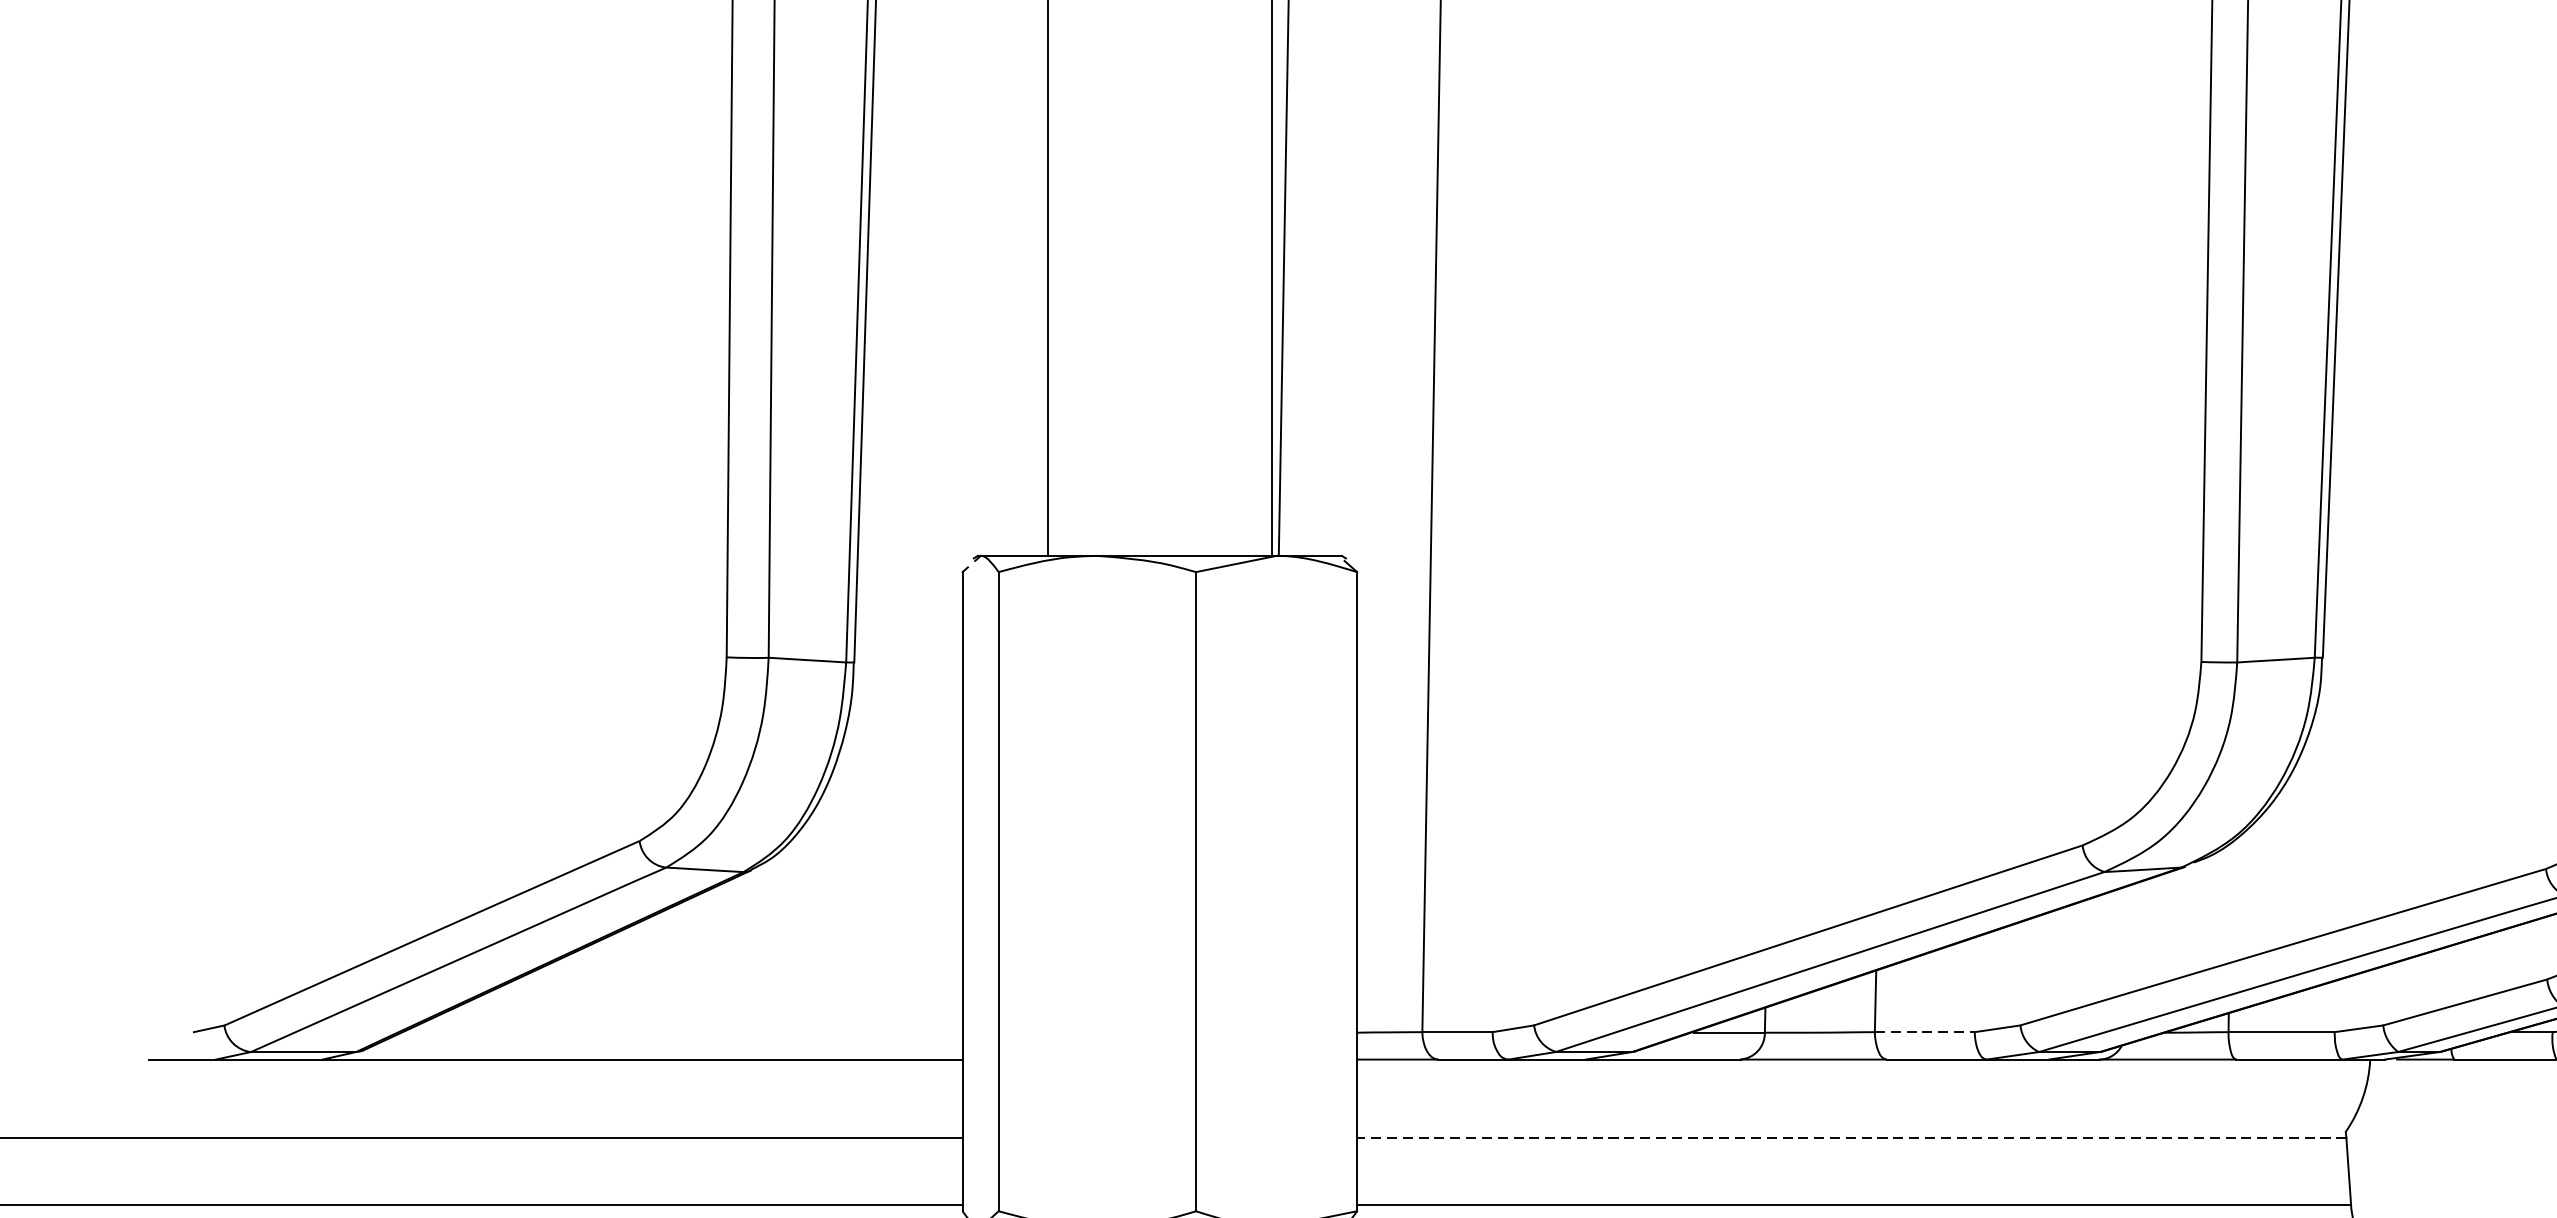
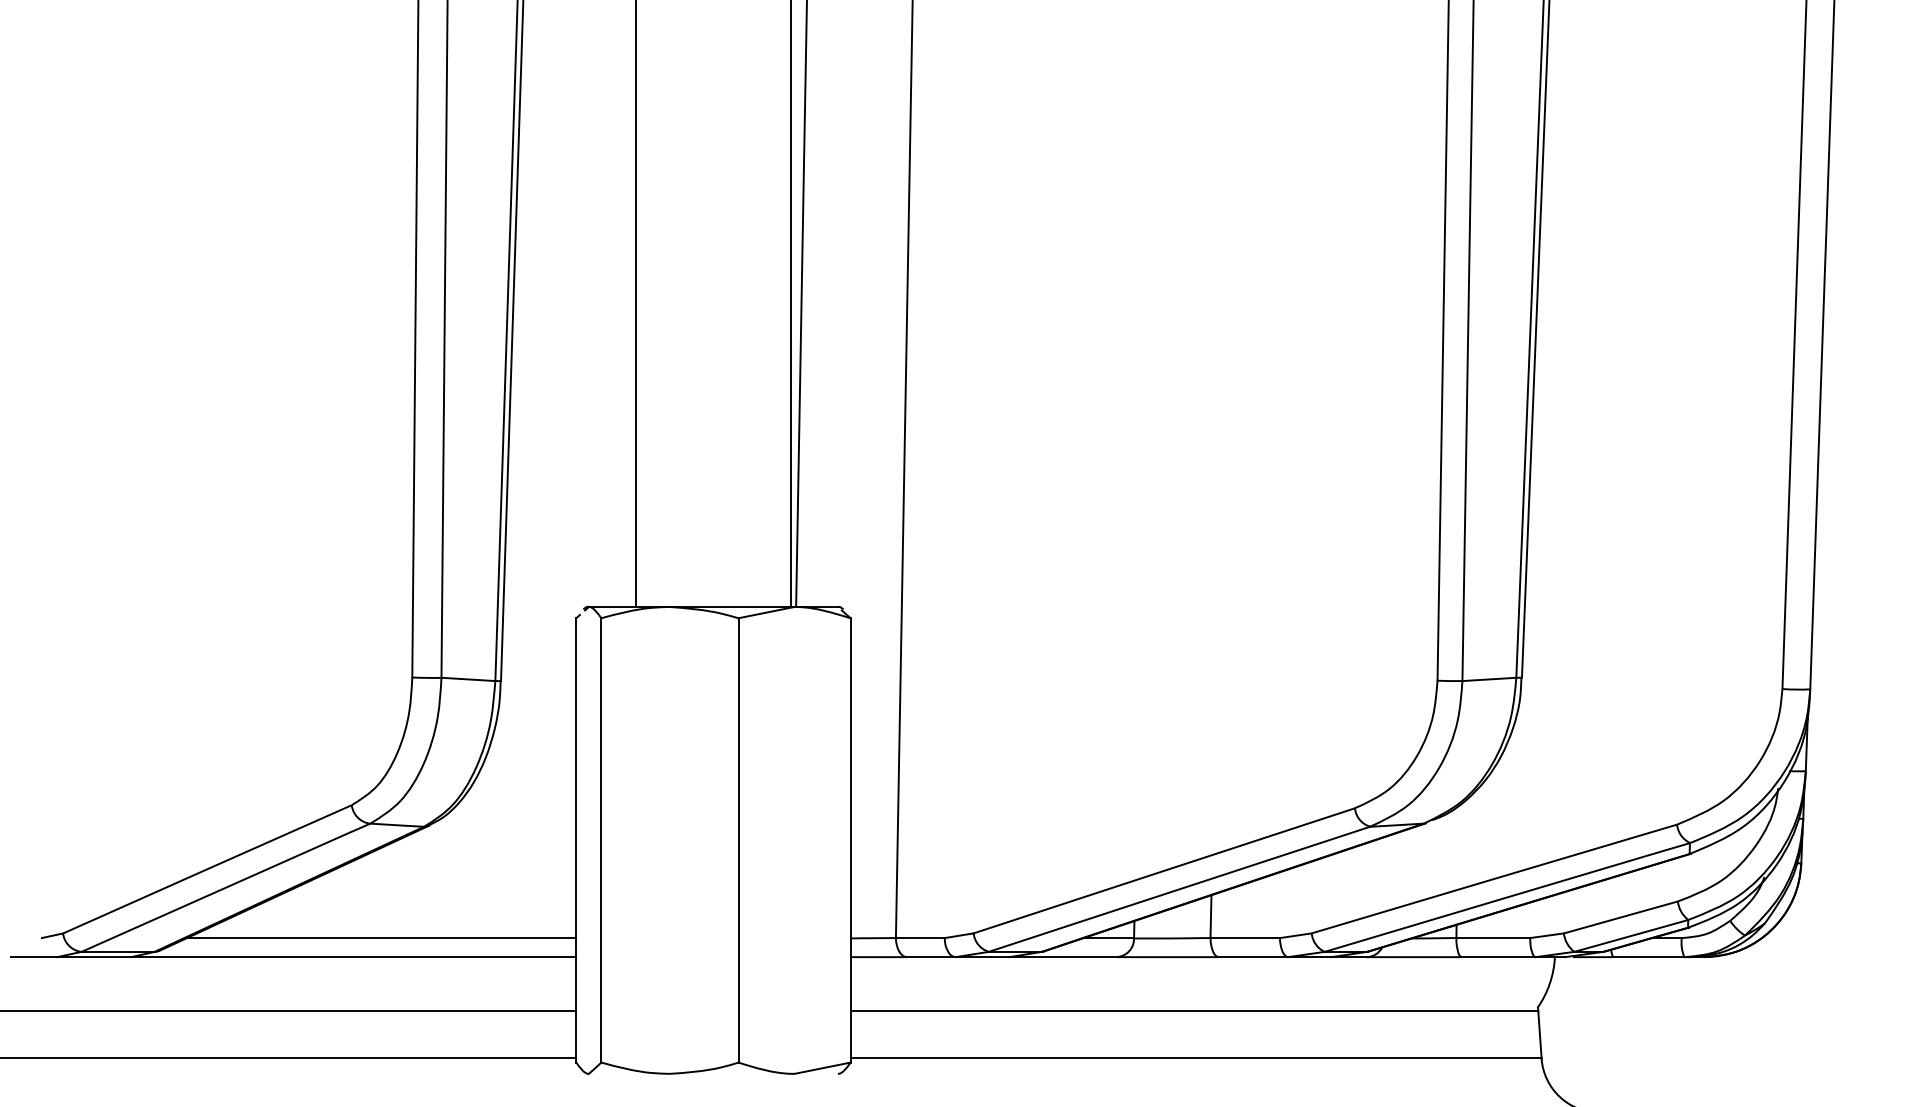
line: (683, 1032) -> (382, 938), added
line: (1925, 1032) -> (1245, 938), dashed -> solid
line: (1851, 1137) -> (1194, 1011), dashed -> solid

